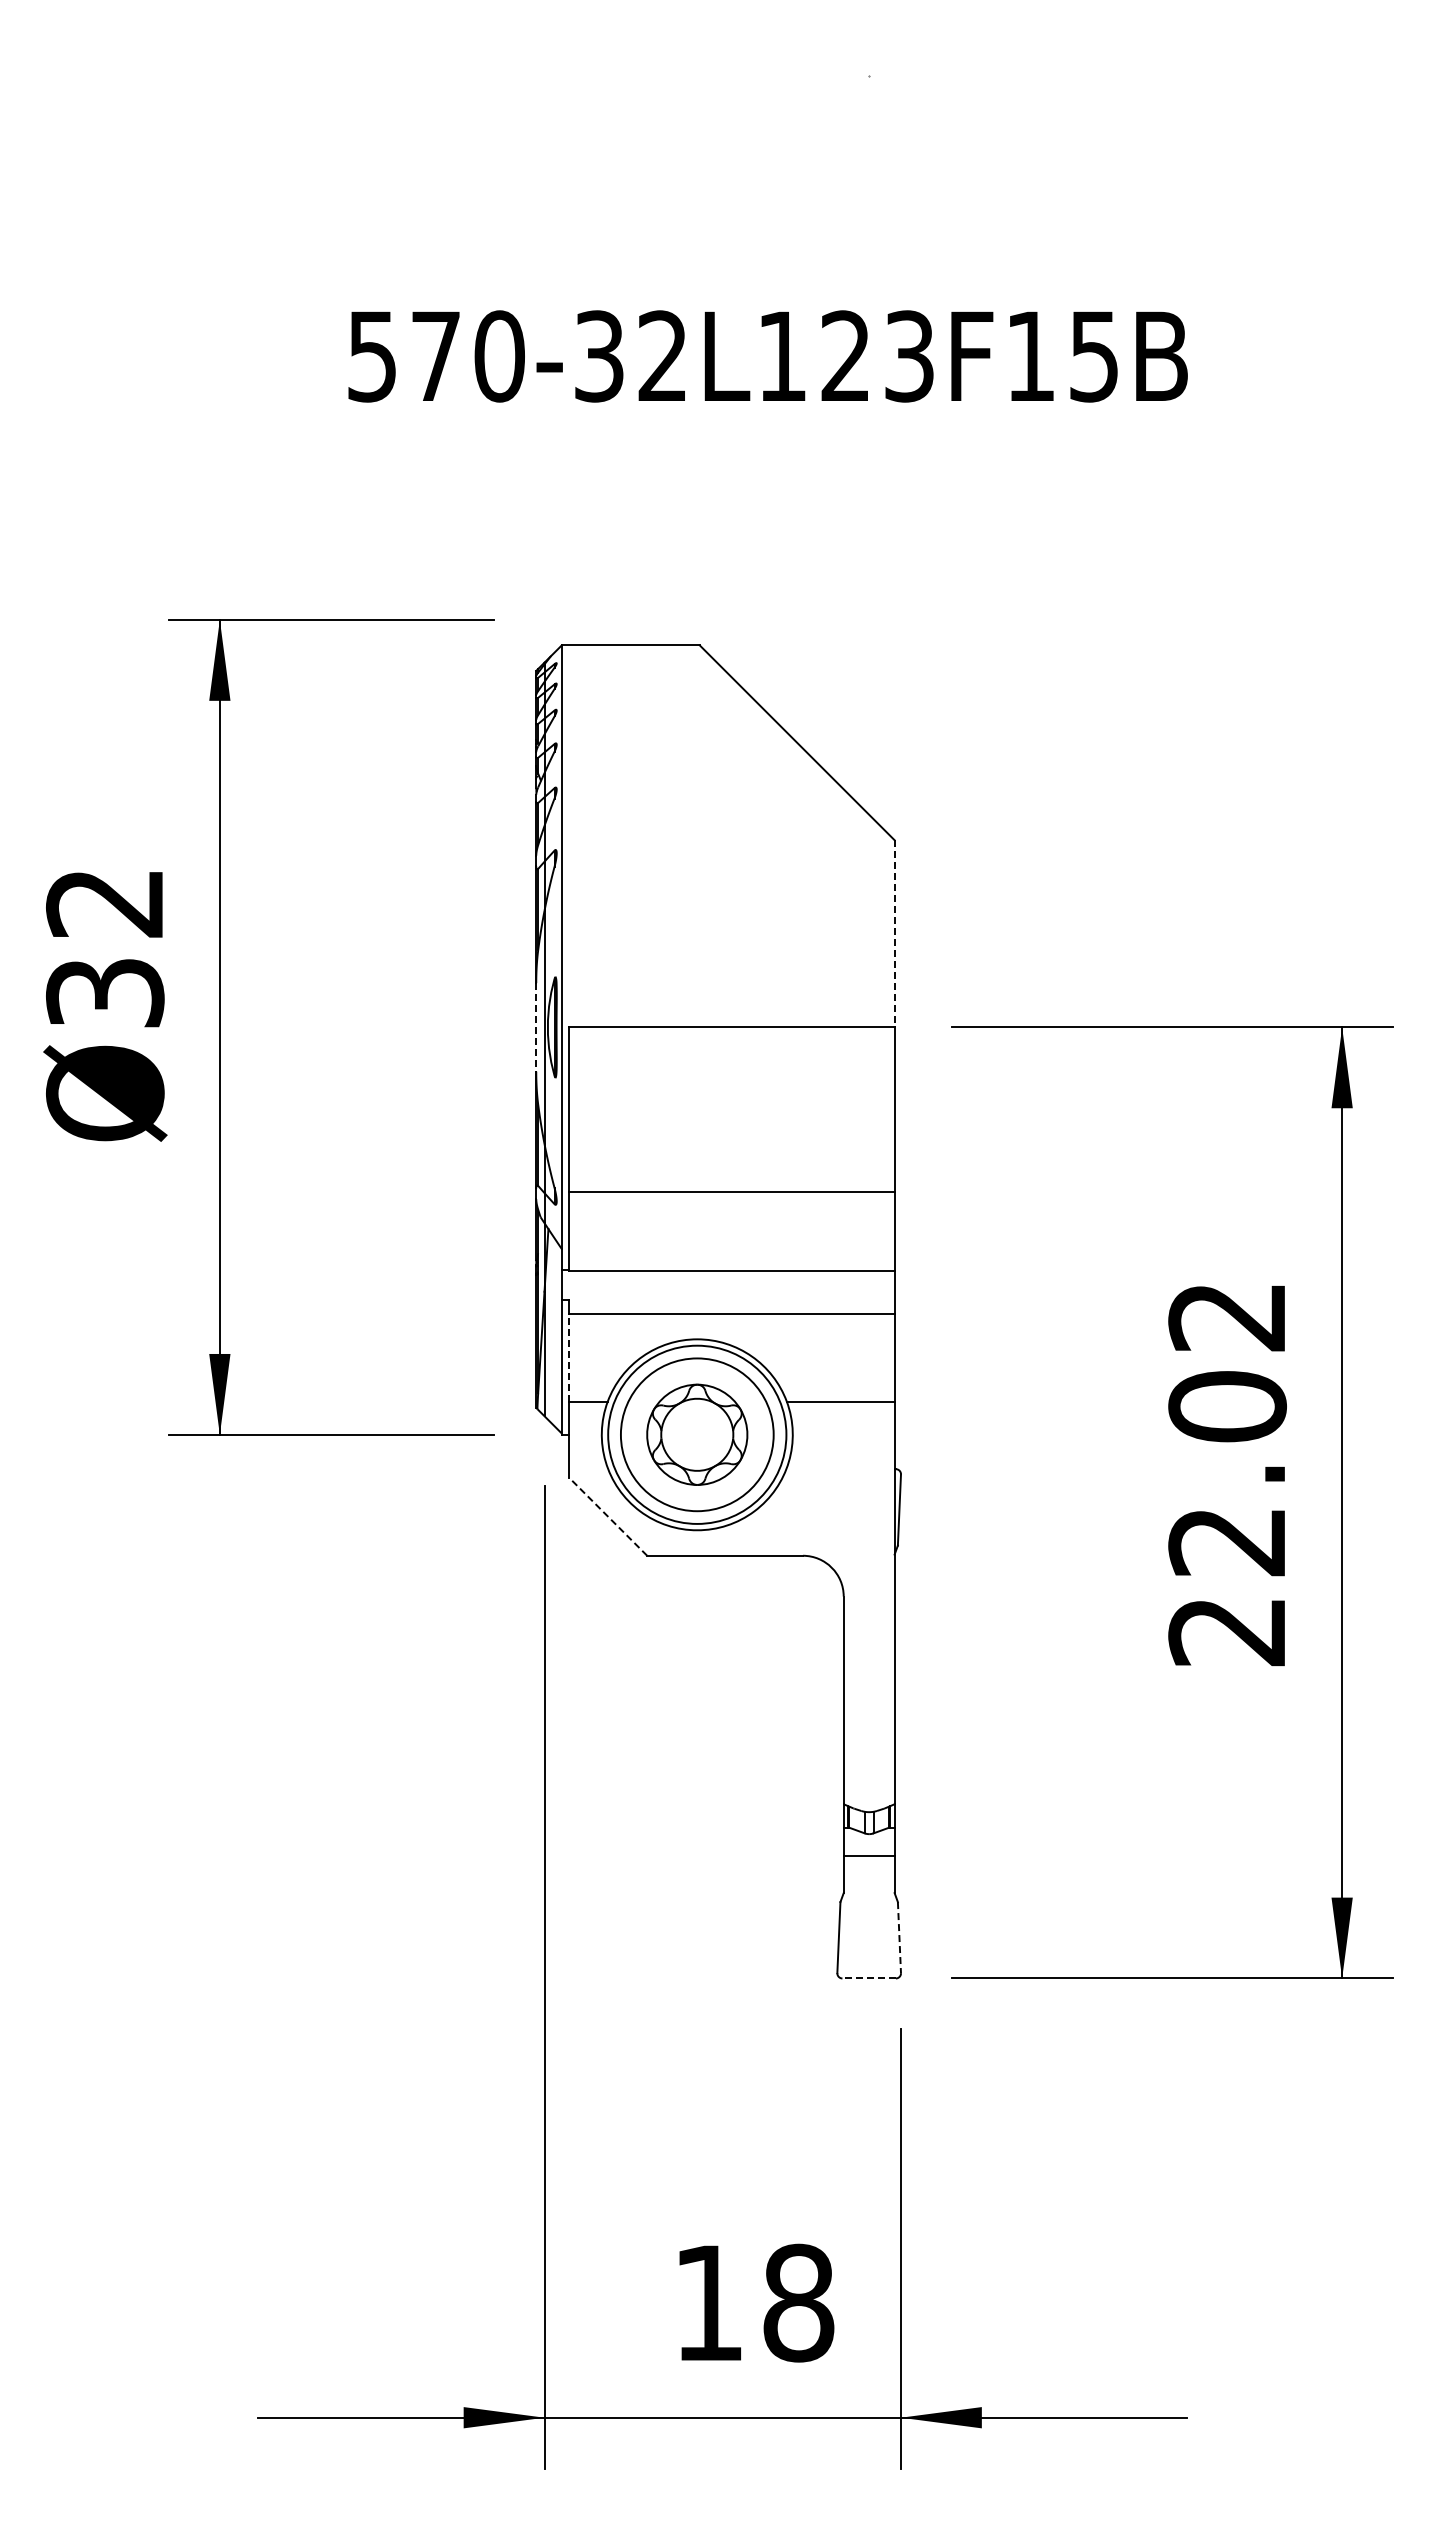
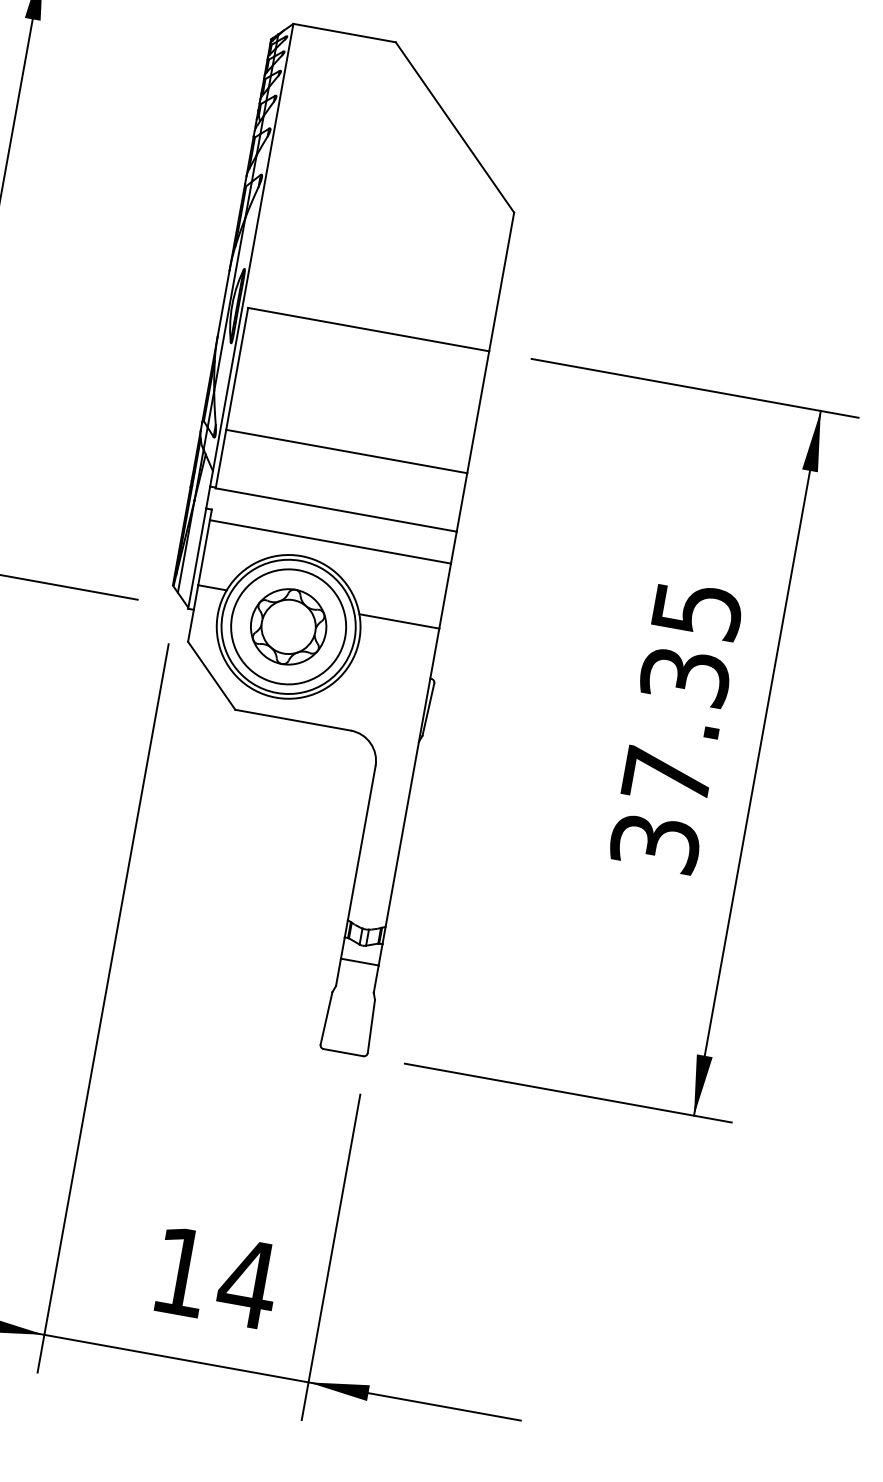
line: (894, 933) -> (501, 281), dashed -> solid
line: (536, 1027) -> (223, 303), dashed -> solid
line: (569, 1357) -> (204, 552), dashed -> solid
text: (1227, 1475) -> (676, 727), 22.02 -> 37.35
line: (607, 1516) -> (211, 675), dashed -> solid
line: (899, 1937) -> (371, 1026), dashed -> solid
line: (869, 1978) -> (343, 1052), dashed -> solid
text: (798, 2302) -> (247, 1283), 18 -> 14

